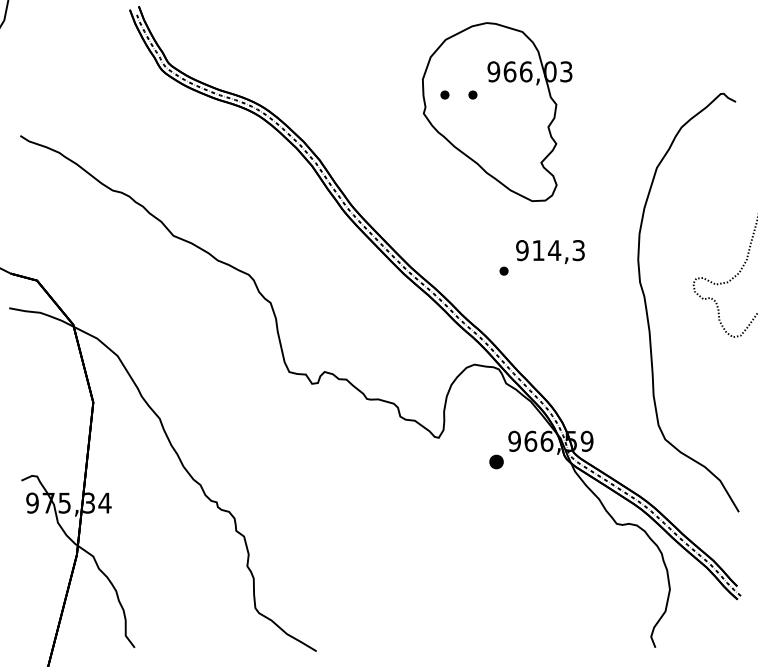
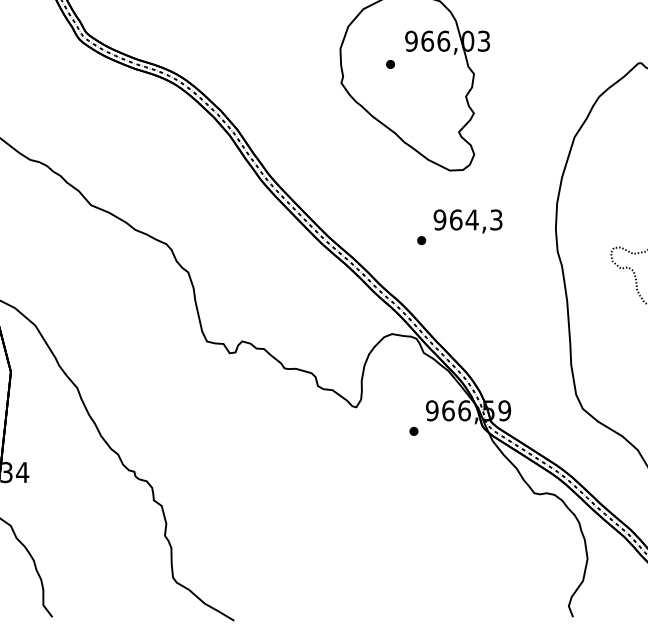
part: (444, 94) -> (362, 63), removed
text: (538, 250) -> (456, 219), 914,3 -> 964,3
part: (495, 461) -> (413, 430), size x0.62

